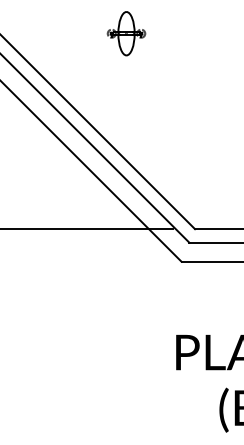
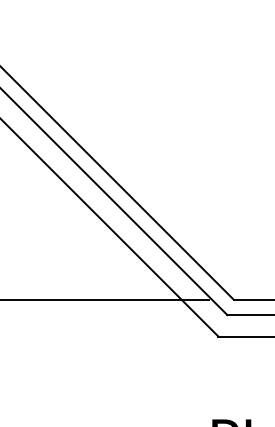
part: (126, 33) -> (156, 78), removed

